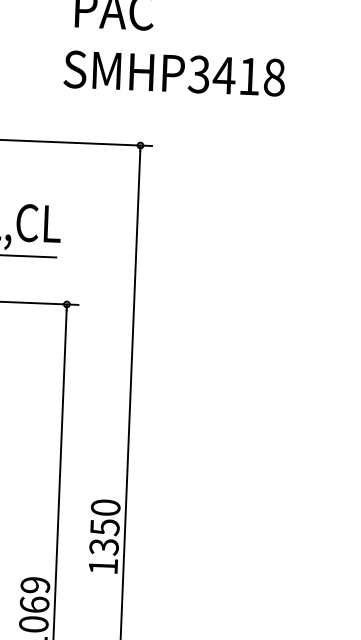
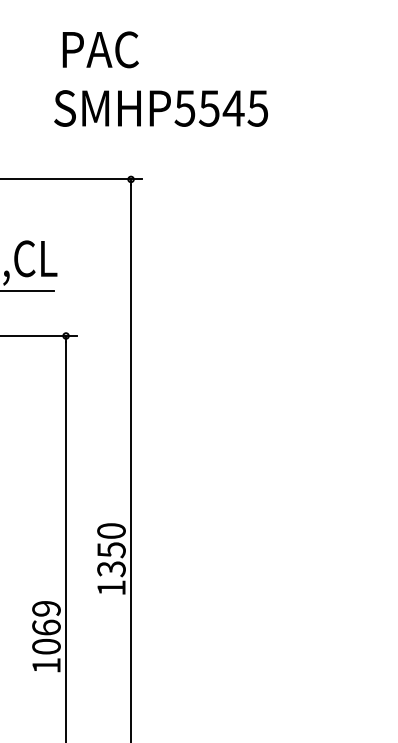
text: (236, 76) -> (221, 108), SMHP3418 -> SMHP5545

